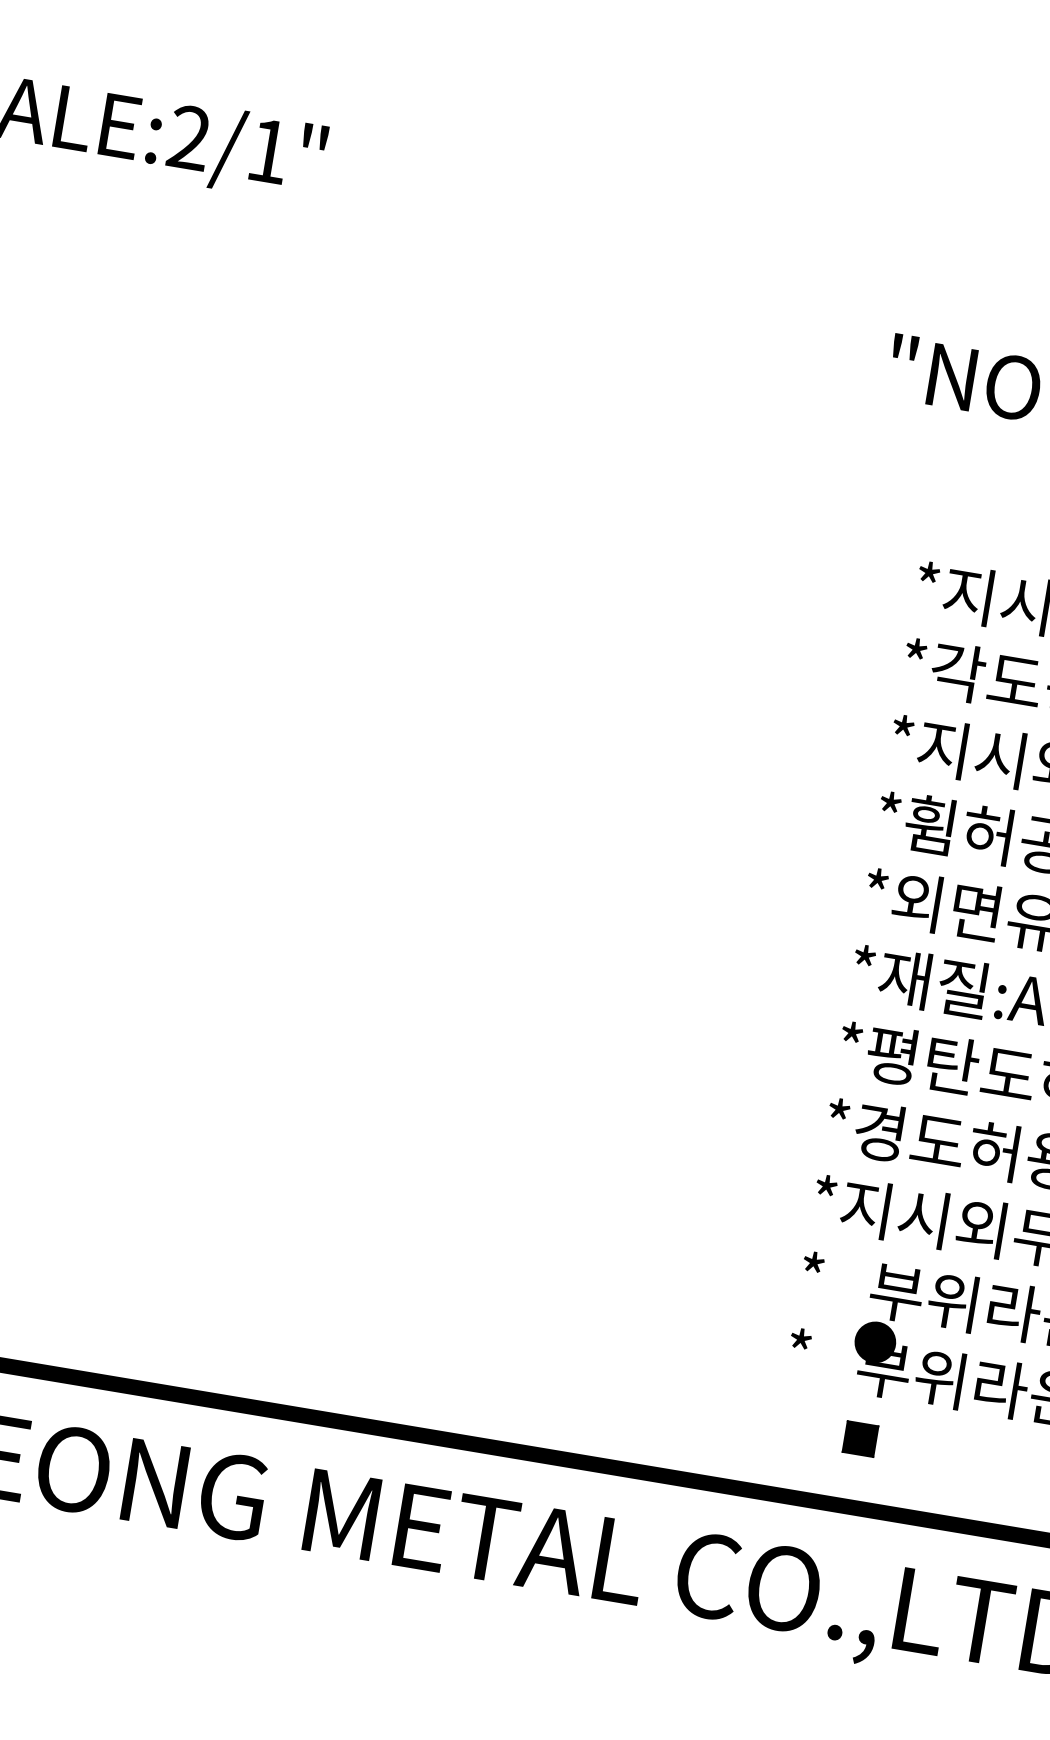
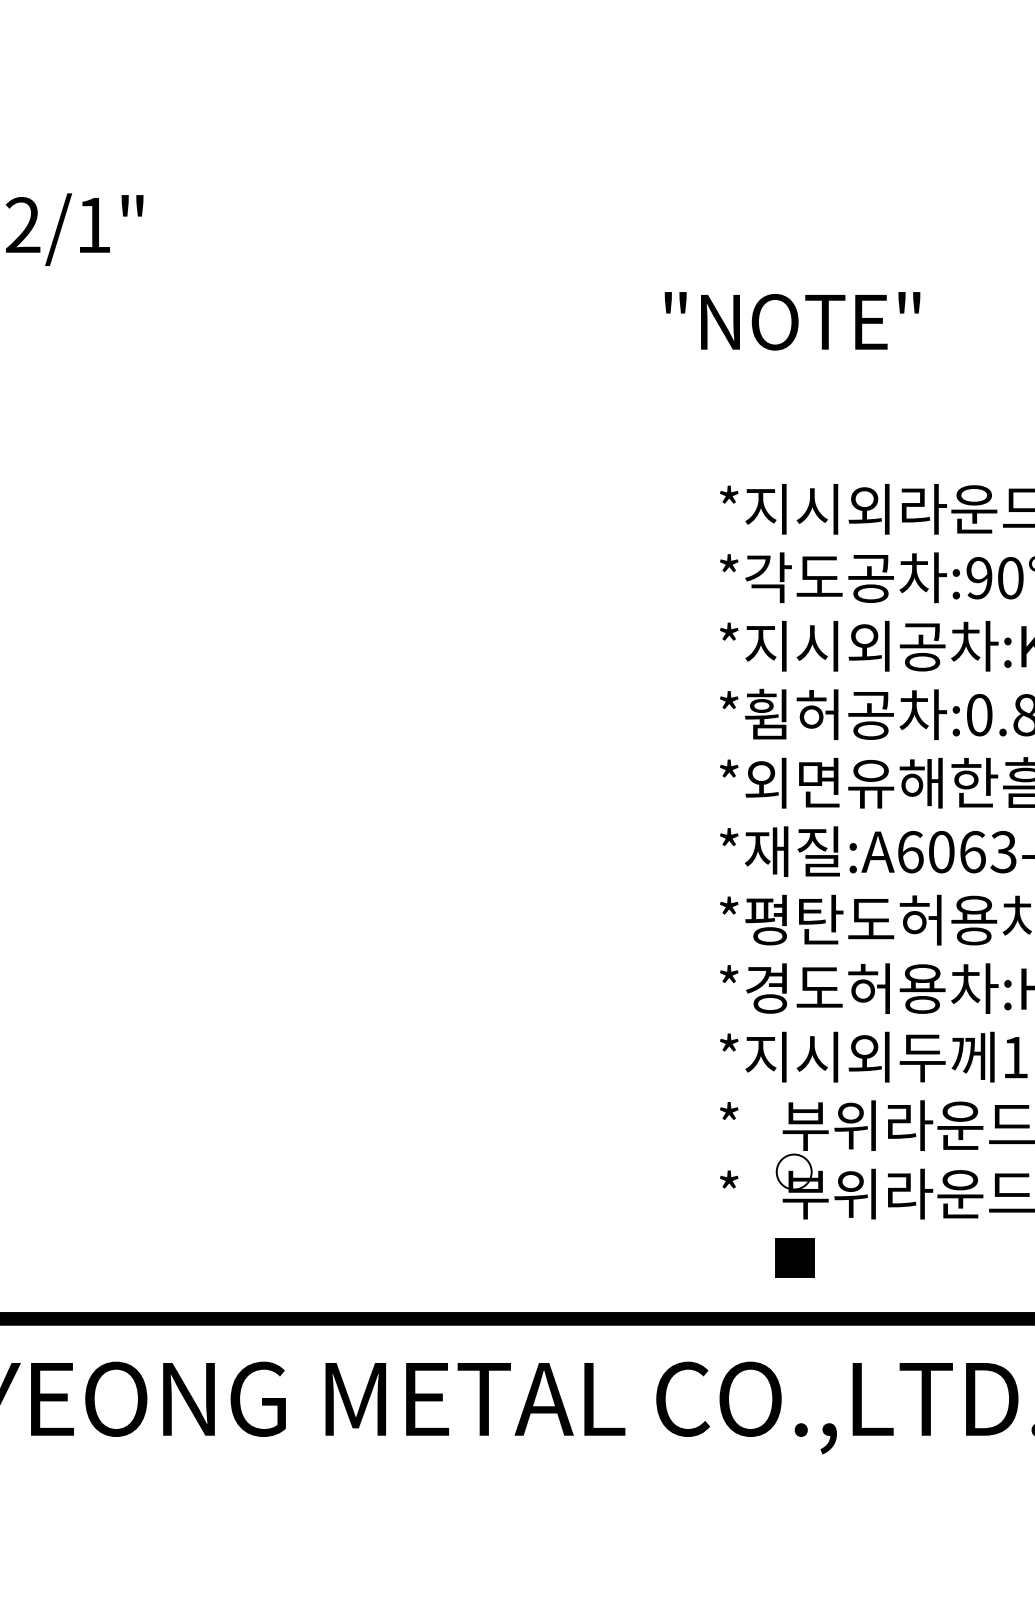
fill: (874, 1341) -> (793, 1171), removed
part: (860, 1439) -> (795, 1258), size x1.4

